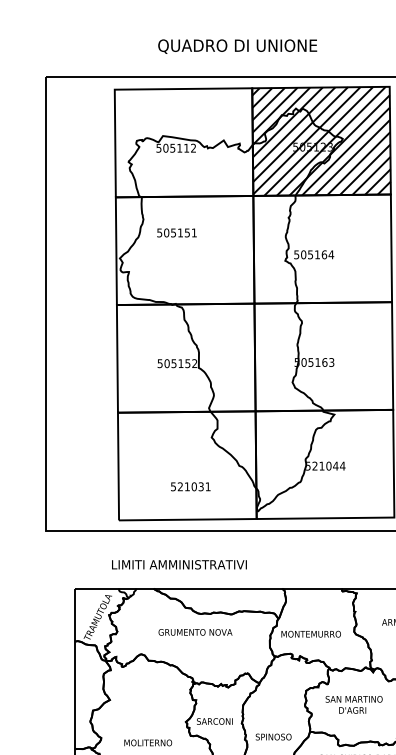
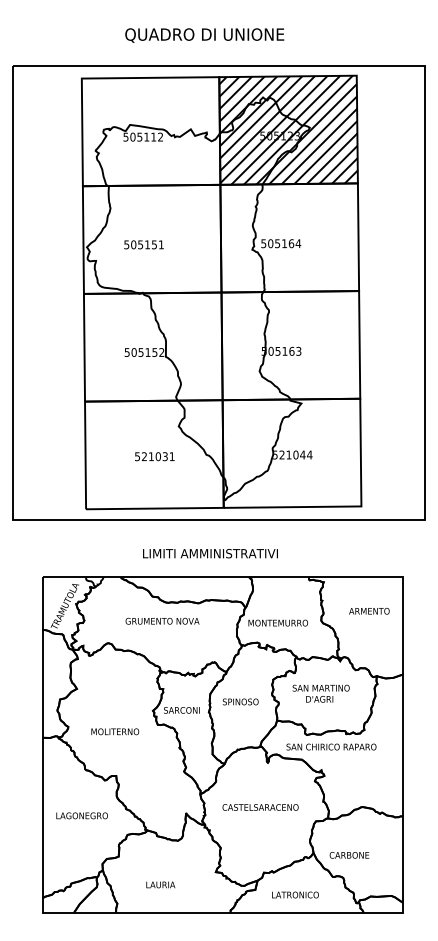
text: (176, 232) -> (143, 244), moved
text: (190, 486) -> (154, 456), moved
text: (179, 564) -> (210, 553), moved
text: (273, 736) -> (240, 701), moved

